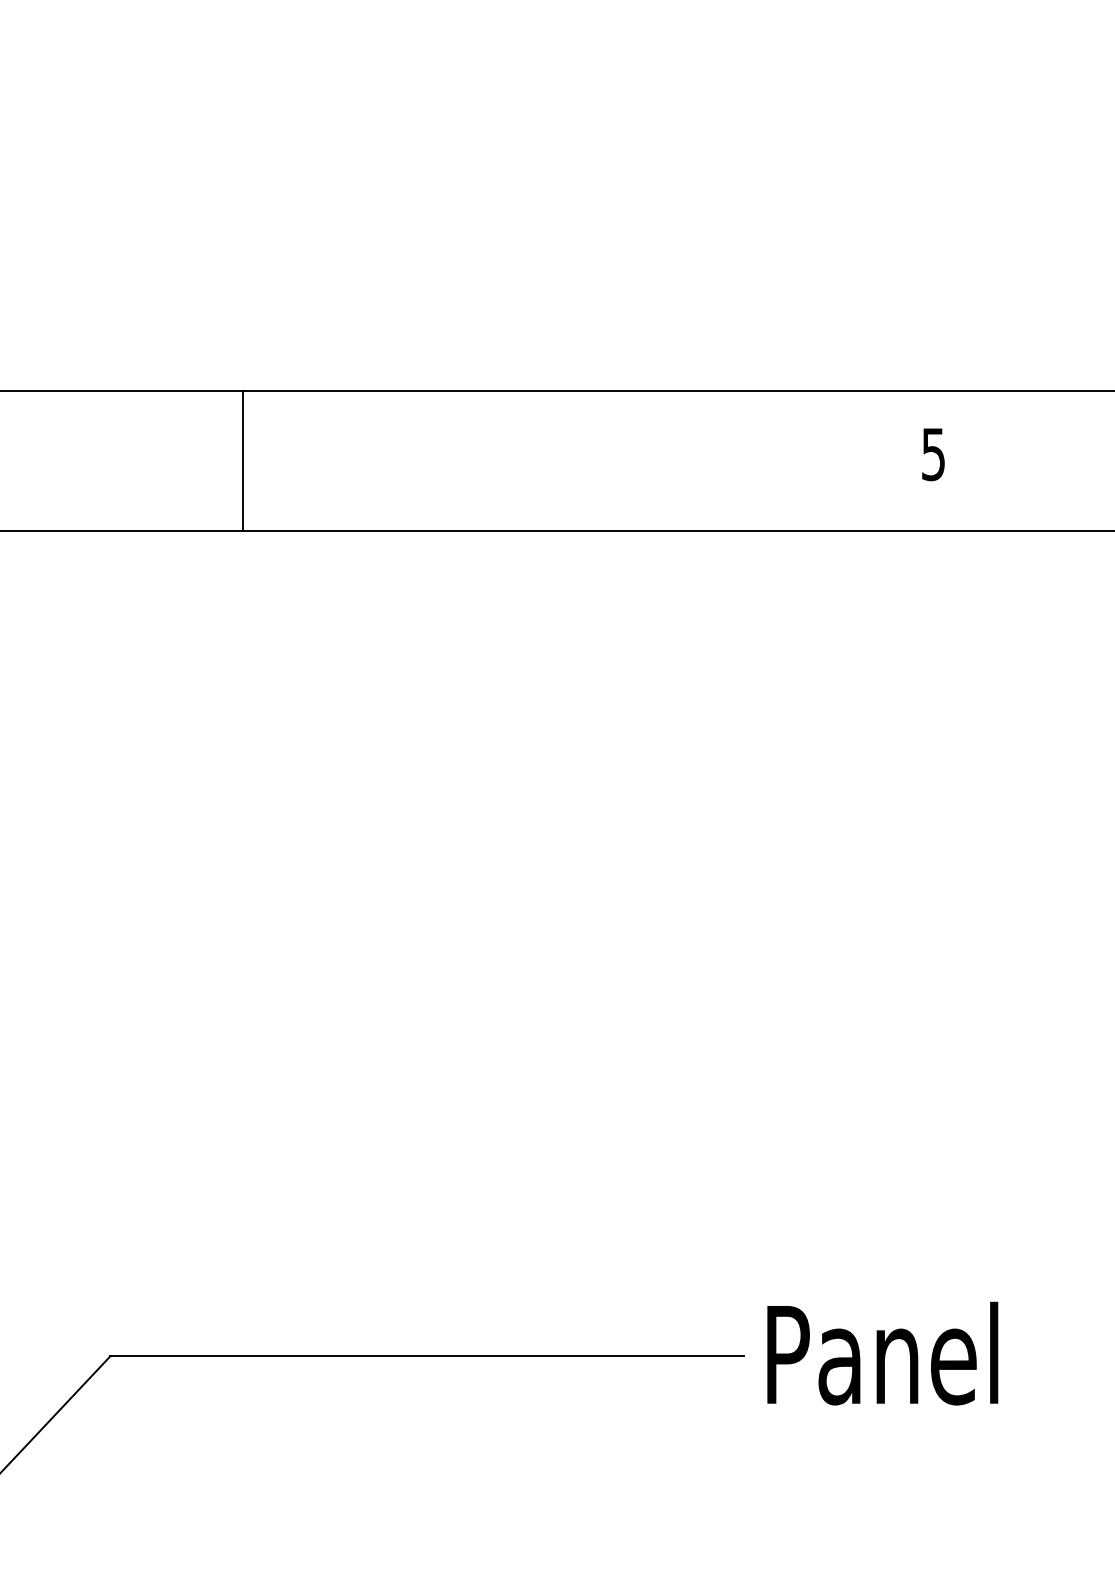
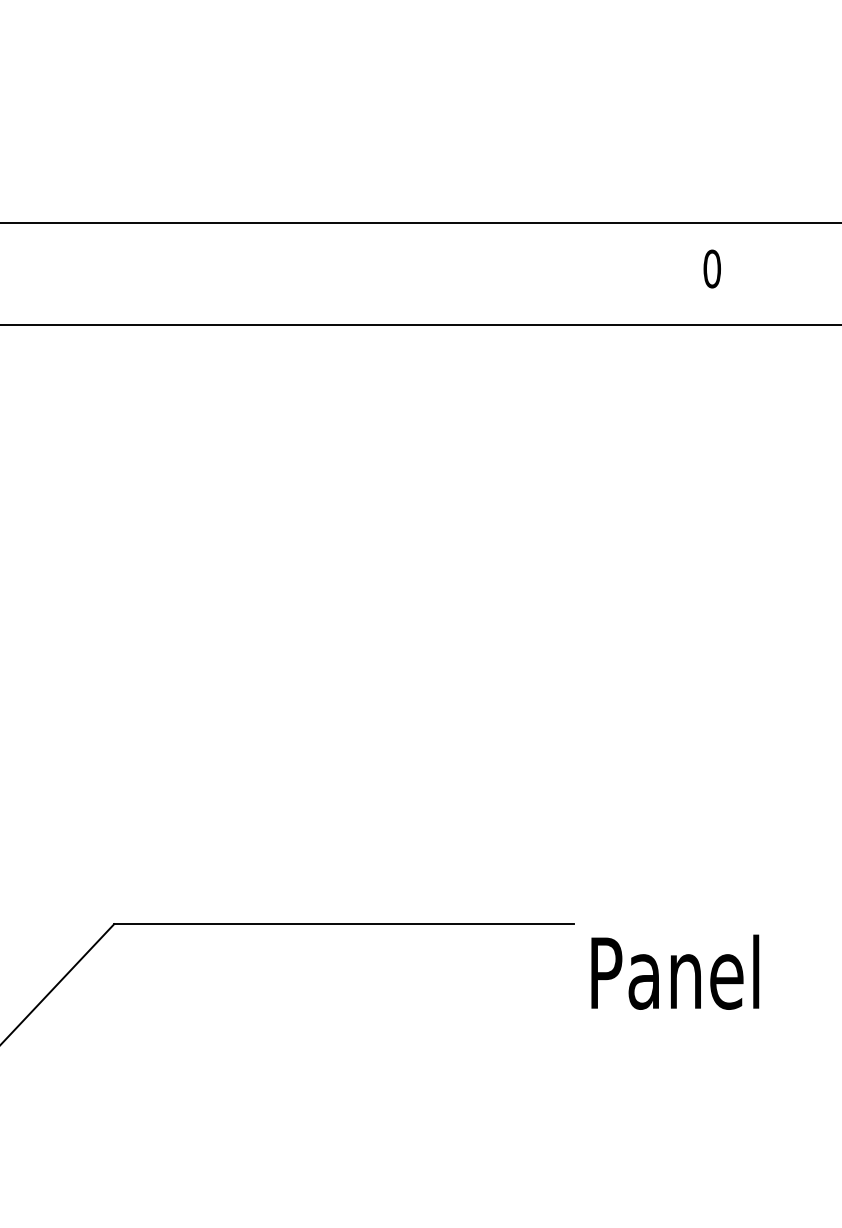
text: (932, 453) -> (711, 268), 5 -> 0
line: (242, 460) -> (210, 273), removed
text: (883, 1352) -> (675, 971), moved

